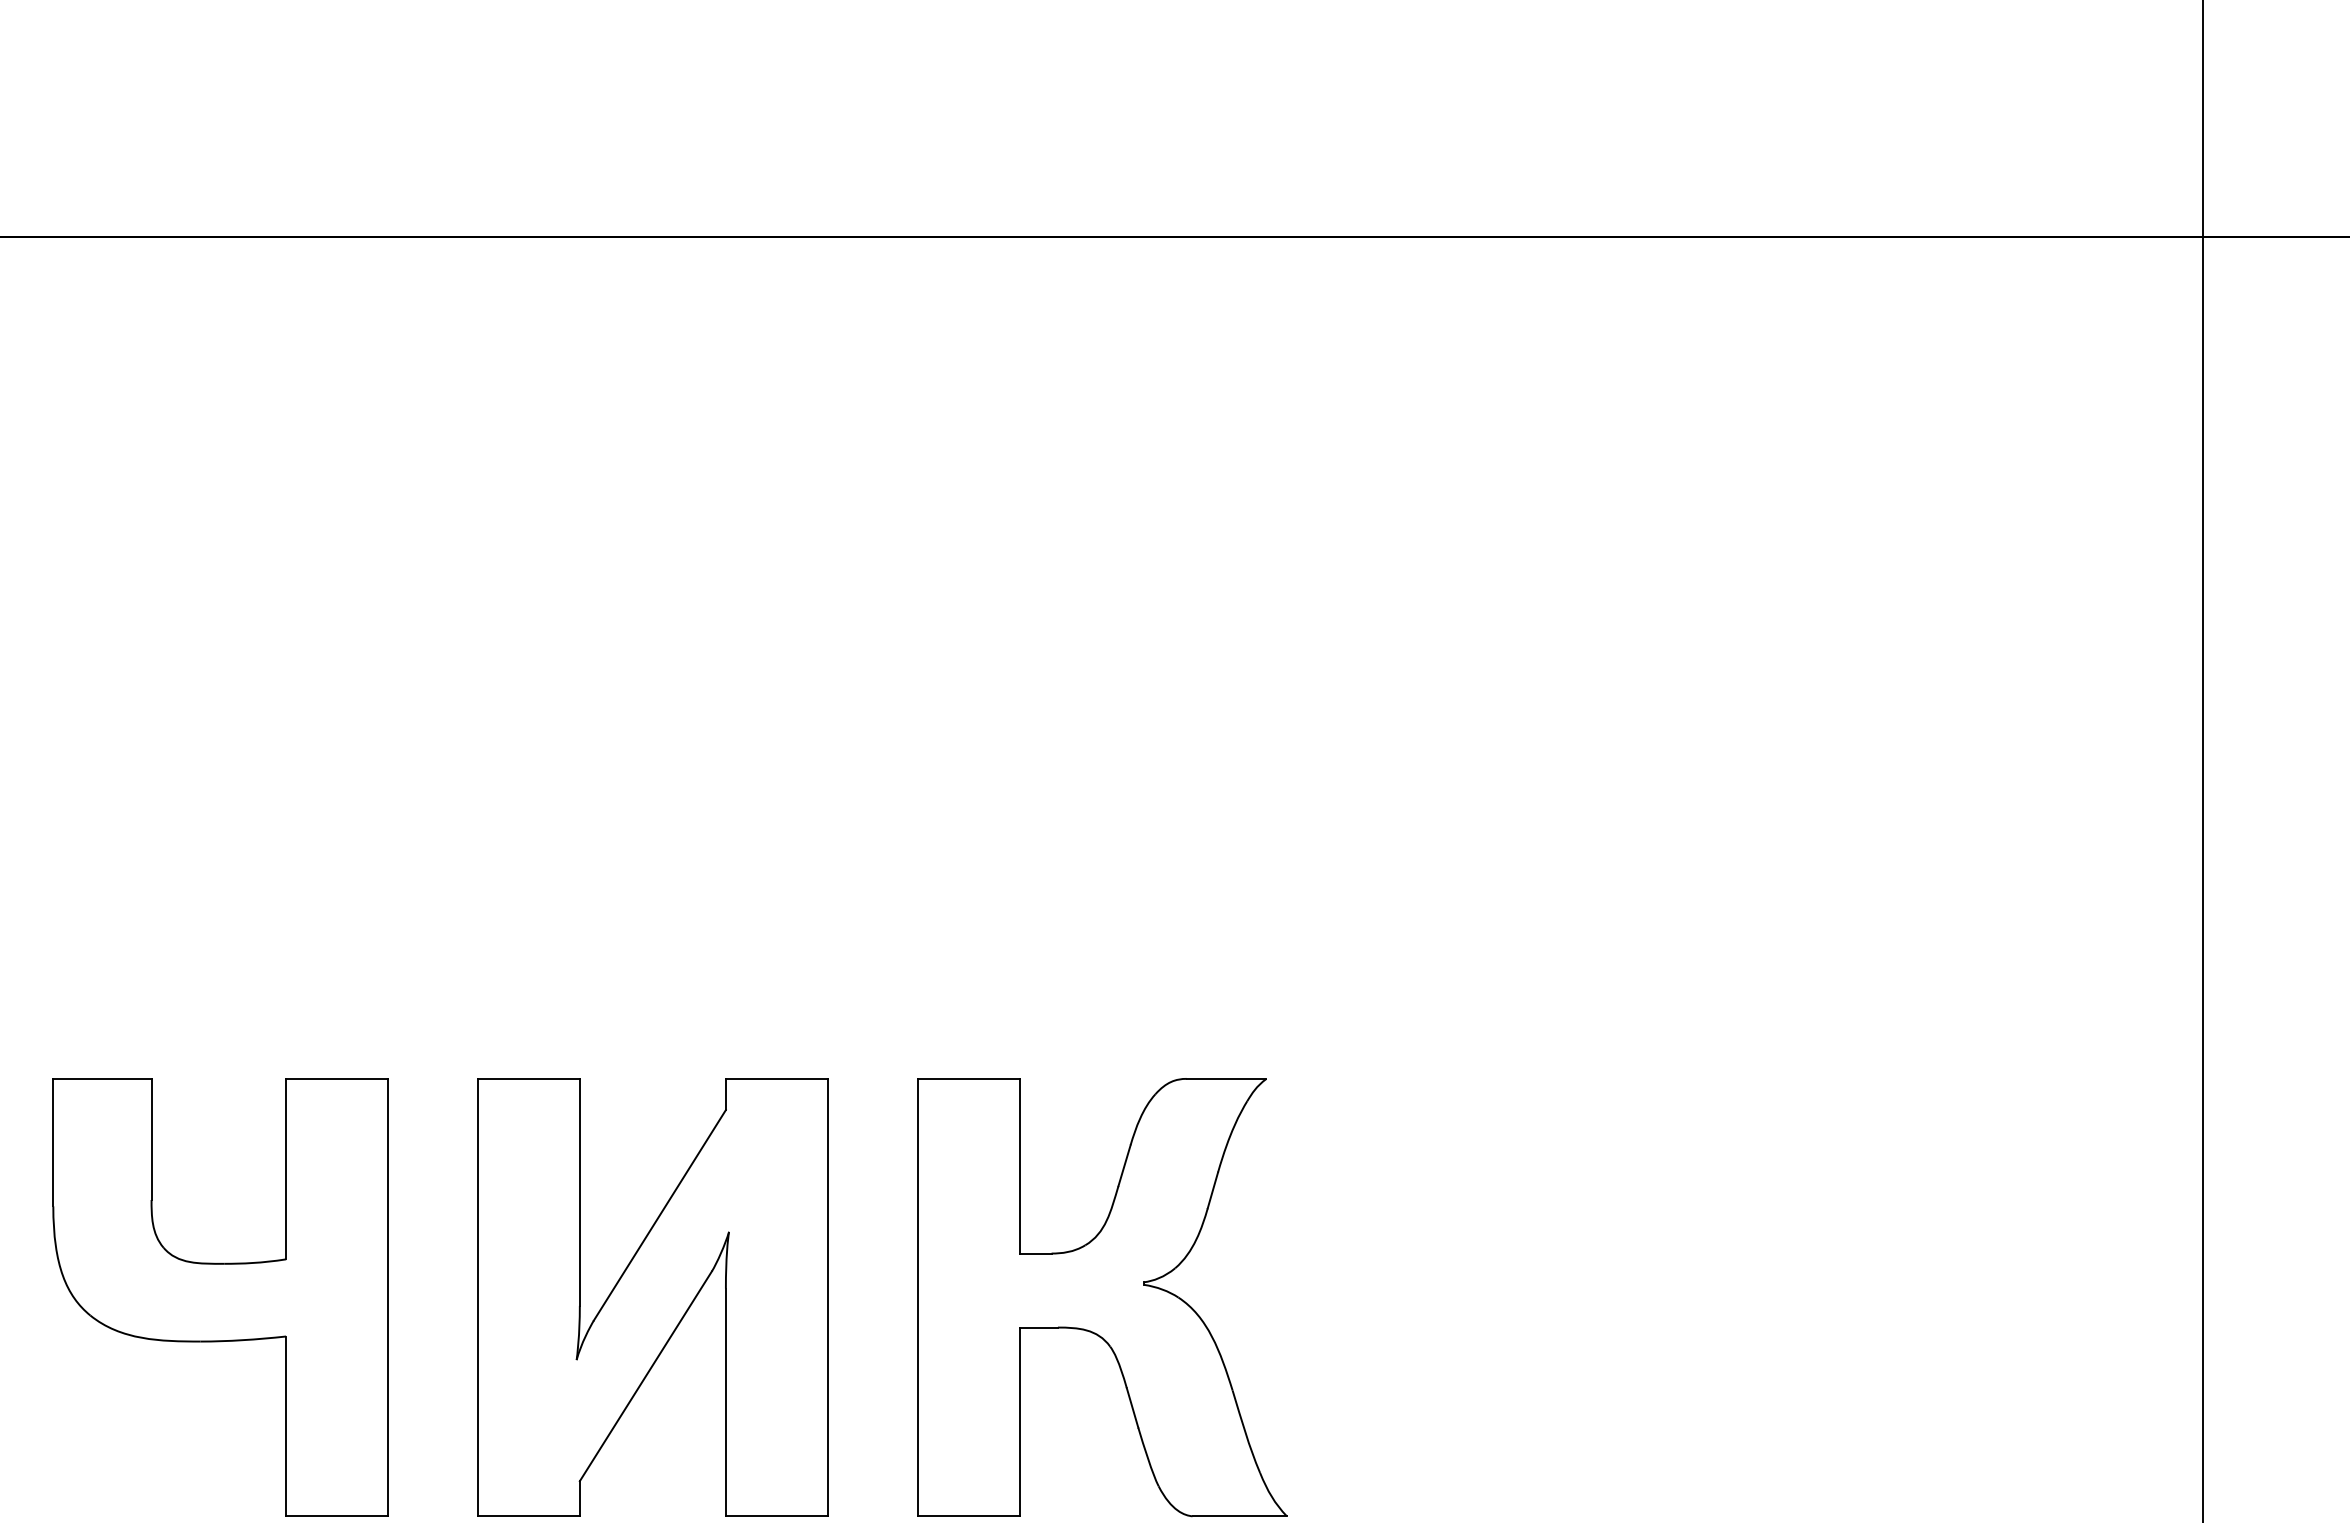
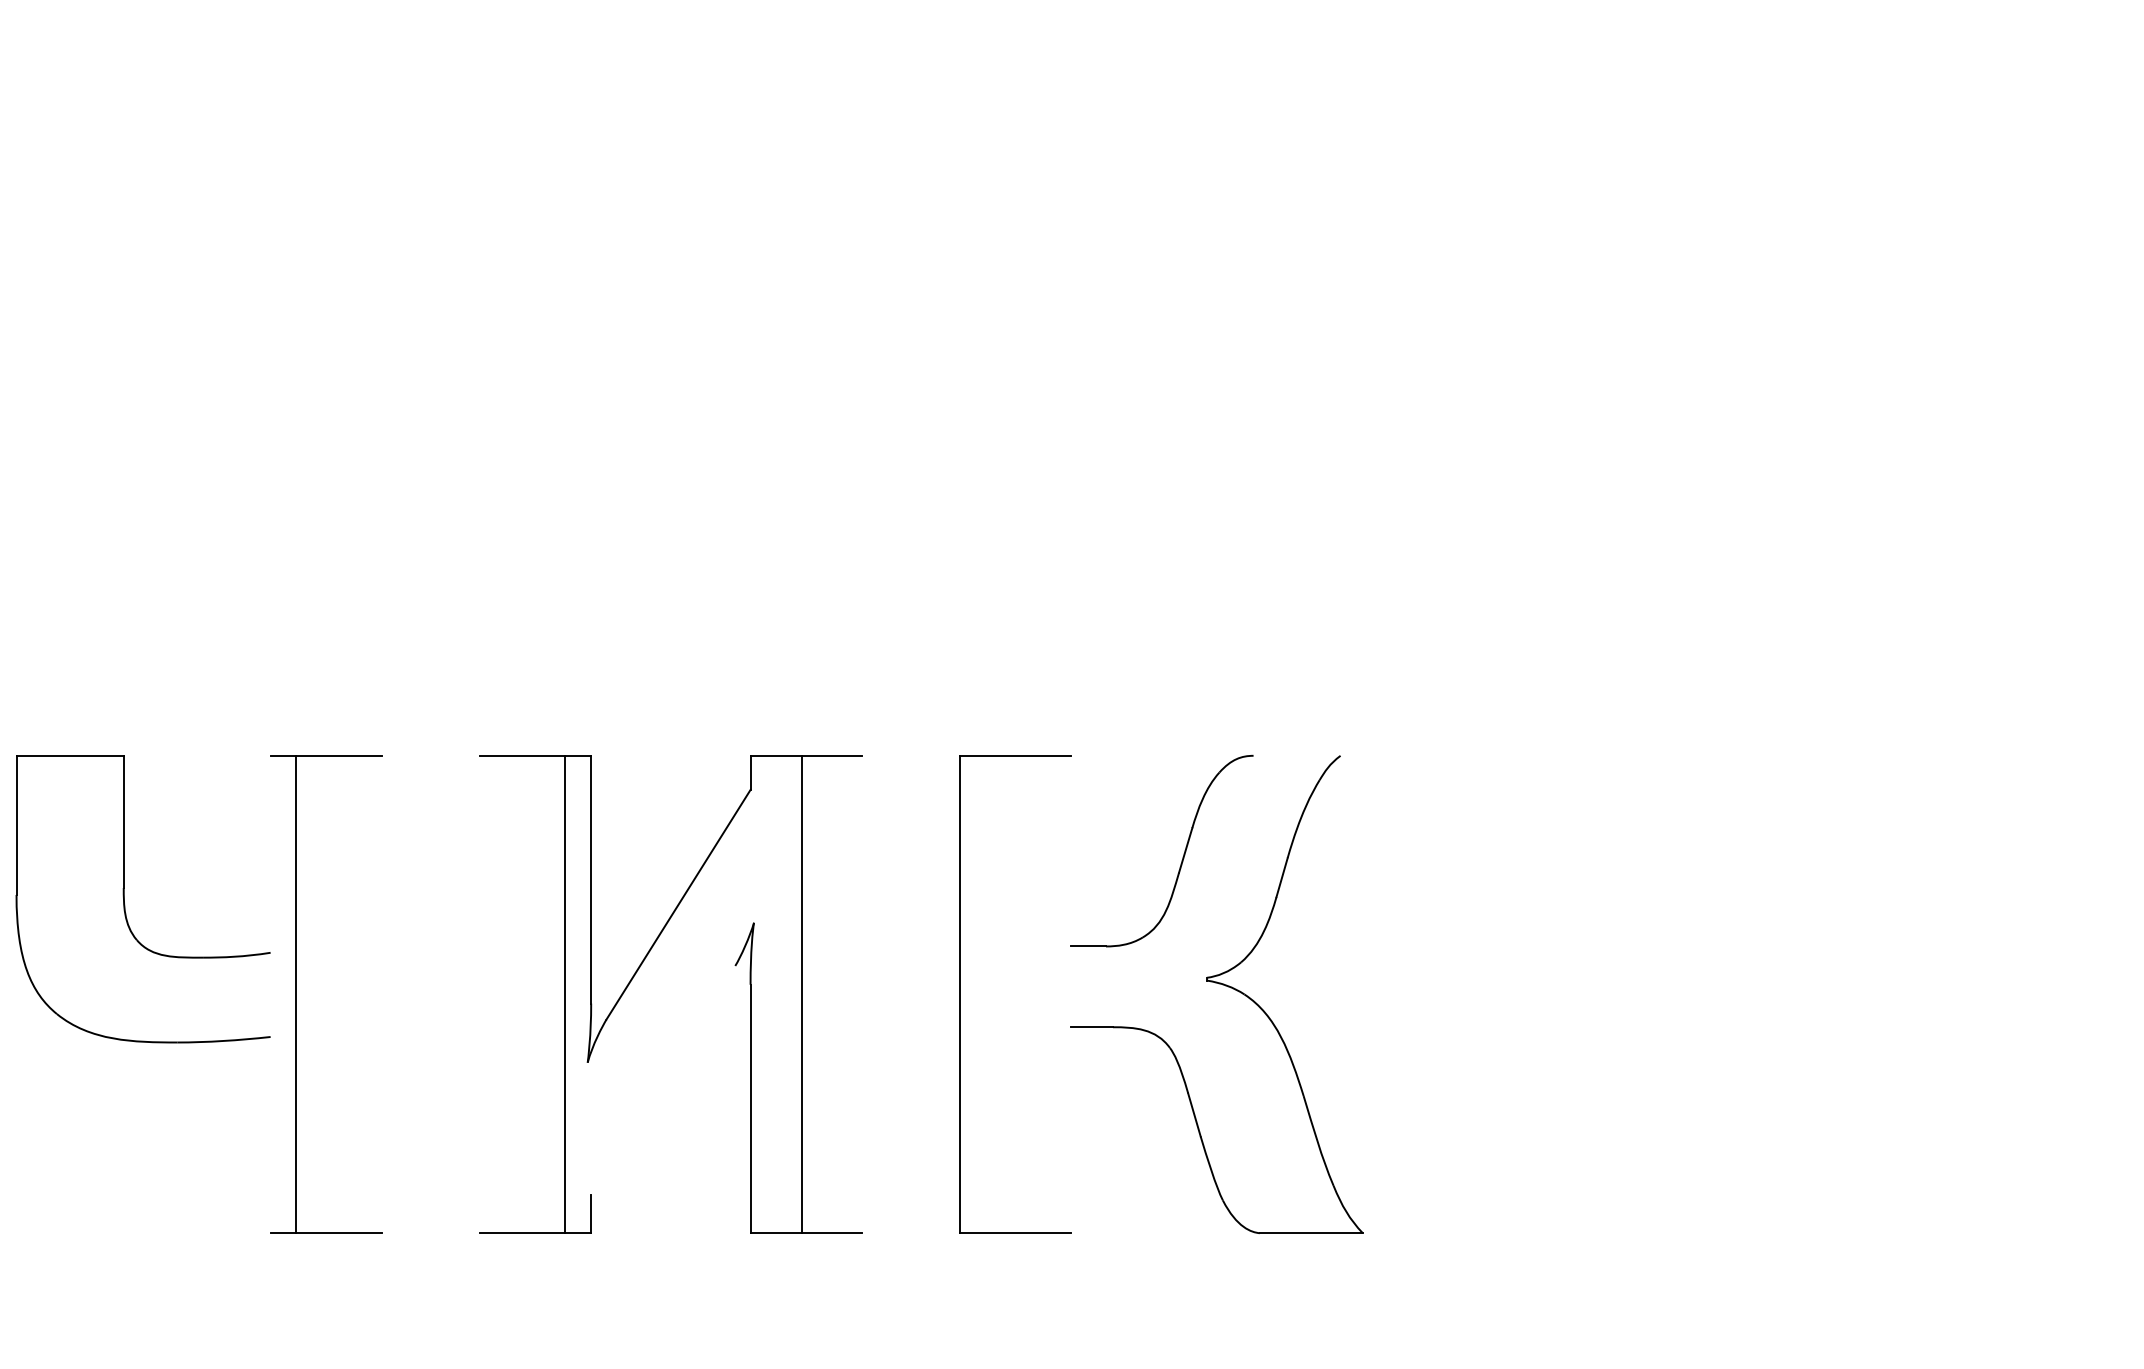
line: (1226, 1078) -> (1296, 755), removed
line: (1019, 1165) -> (1071, 850), removed
line: (286, 1168) -> (271, 853), removed
line: (388, 1297) -> (296, 994), moved
line: (477, 1297) -> (564, 994), moved
line: (827, 1297) -> (801, 994), moved
line: (645, 1376) -> (662, 1080), removed
line: (1019, 1421) -> (1071, 1129), removed
line: (286, 1426) -> (271, 1135), removed

